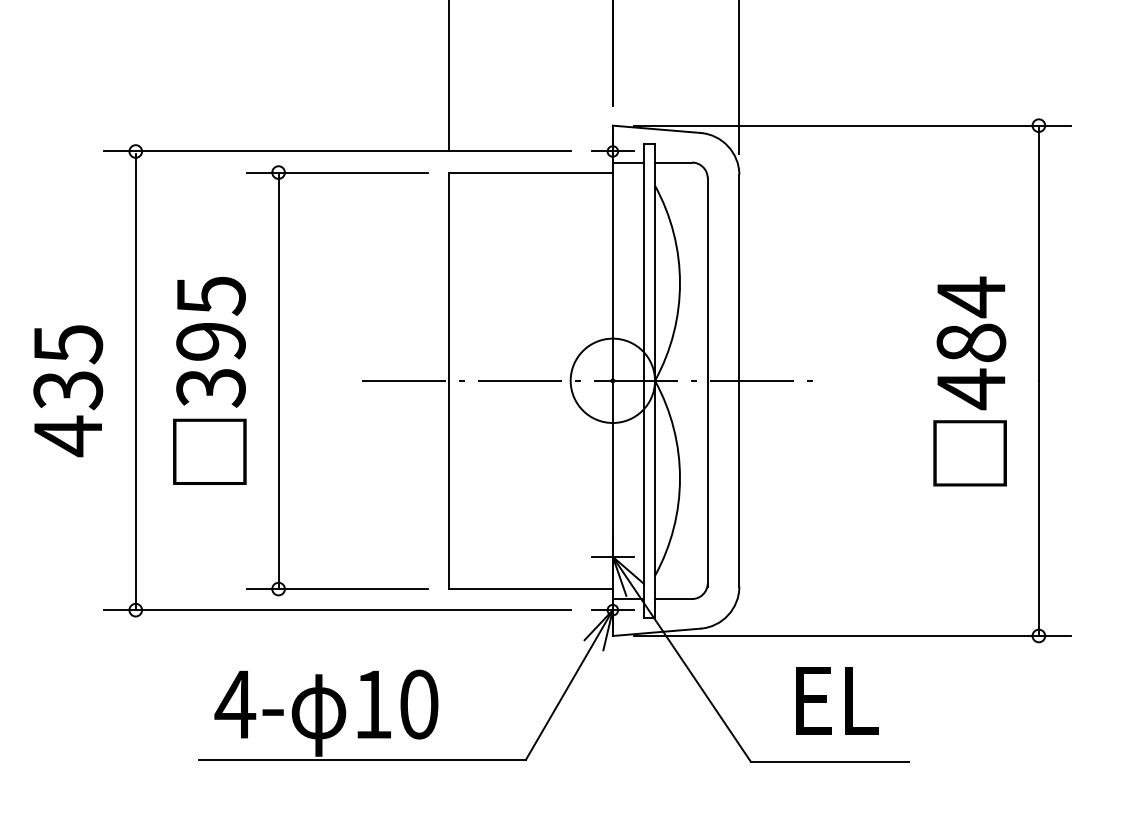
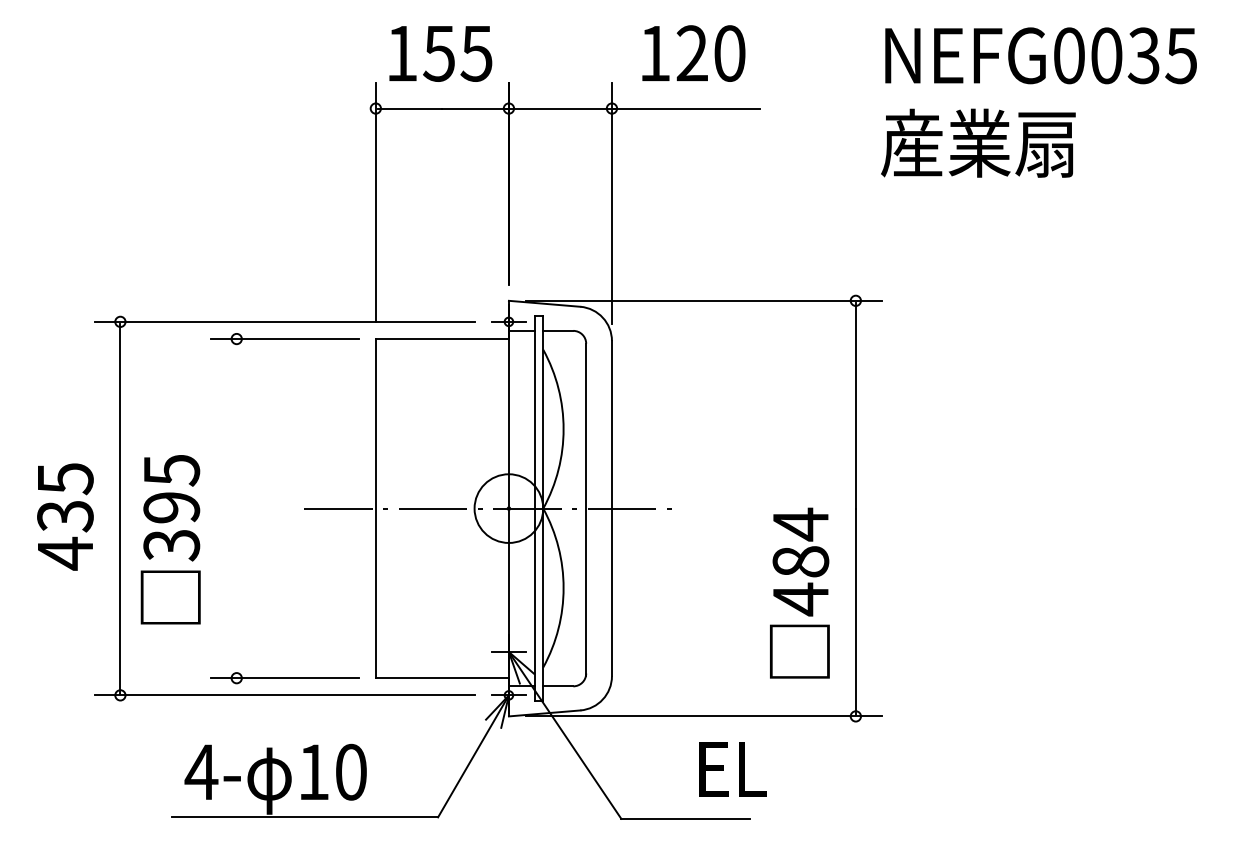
text: (209, 380) -> (170, 539), moved
line: (278, 380) -> (236, 508), removed
text: (969, 380) -> (799, 592), moved
text: (837, 701) -> (732, 769), moved

